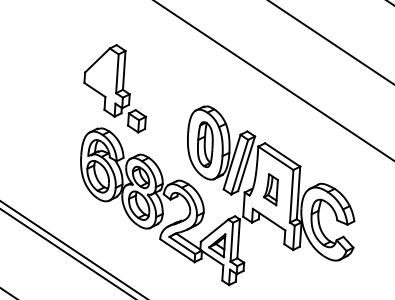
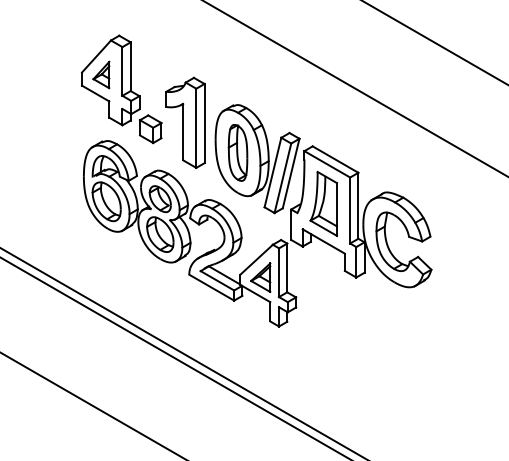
part: (100, 75) -> (101, 74), added
part: (165, 117) -> (185, 122), added
part: (270, 189) -> (323, 203), size x1.67

